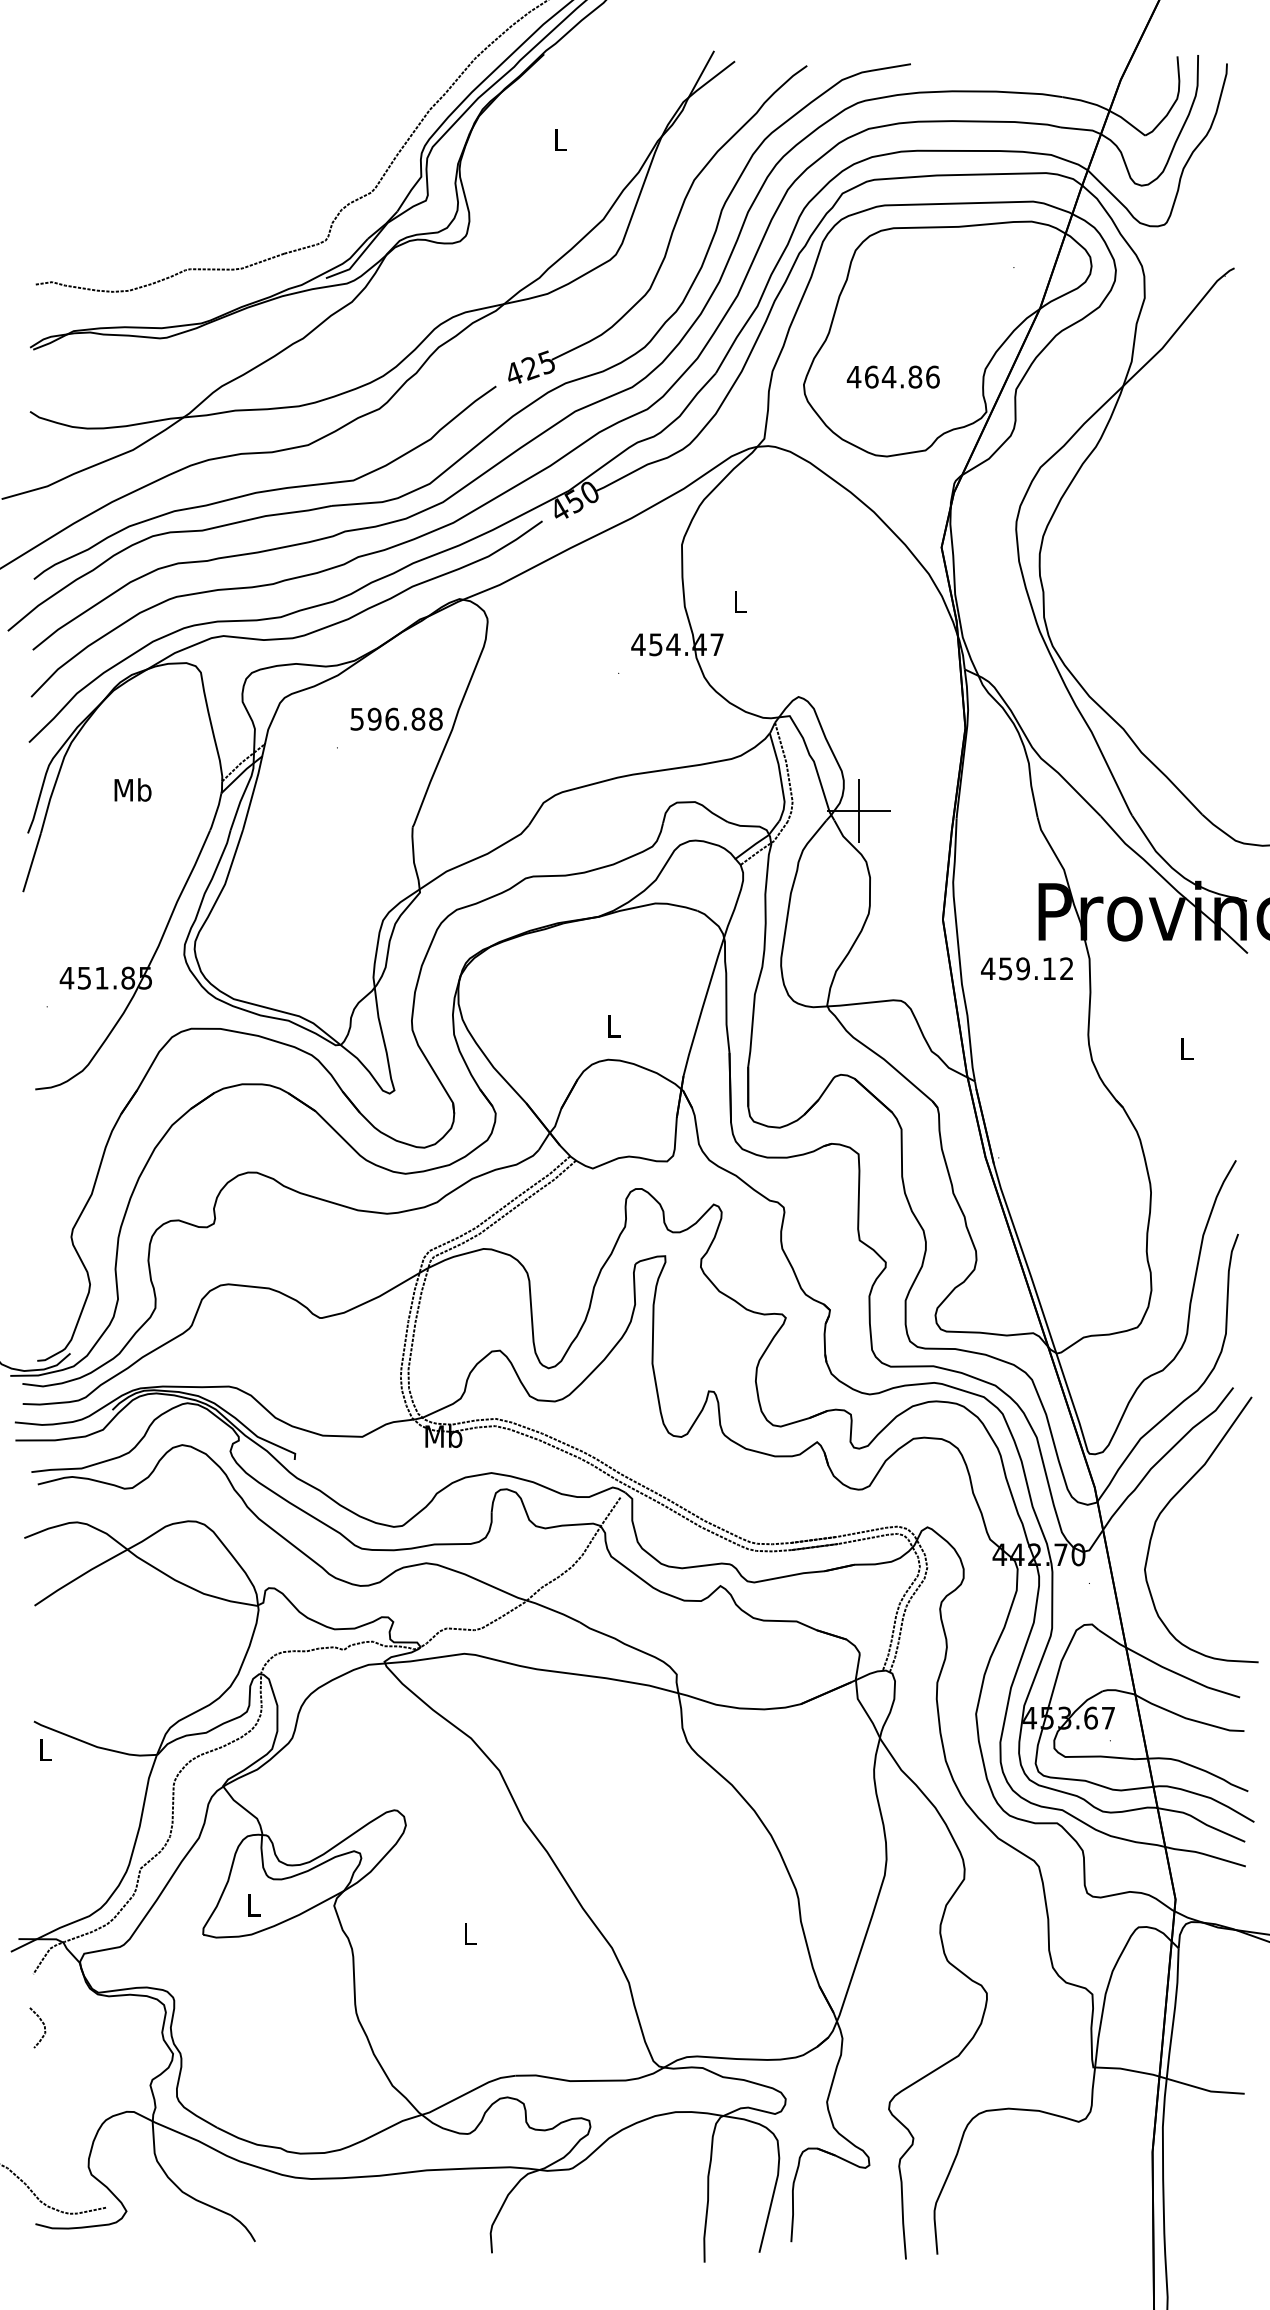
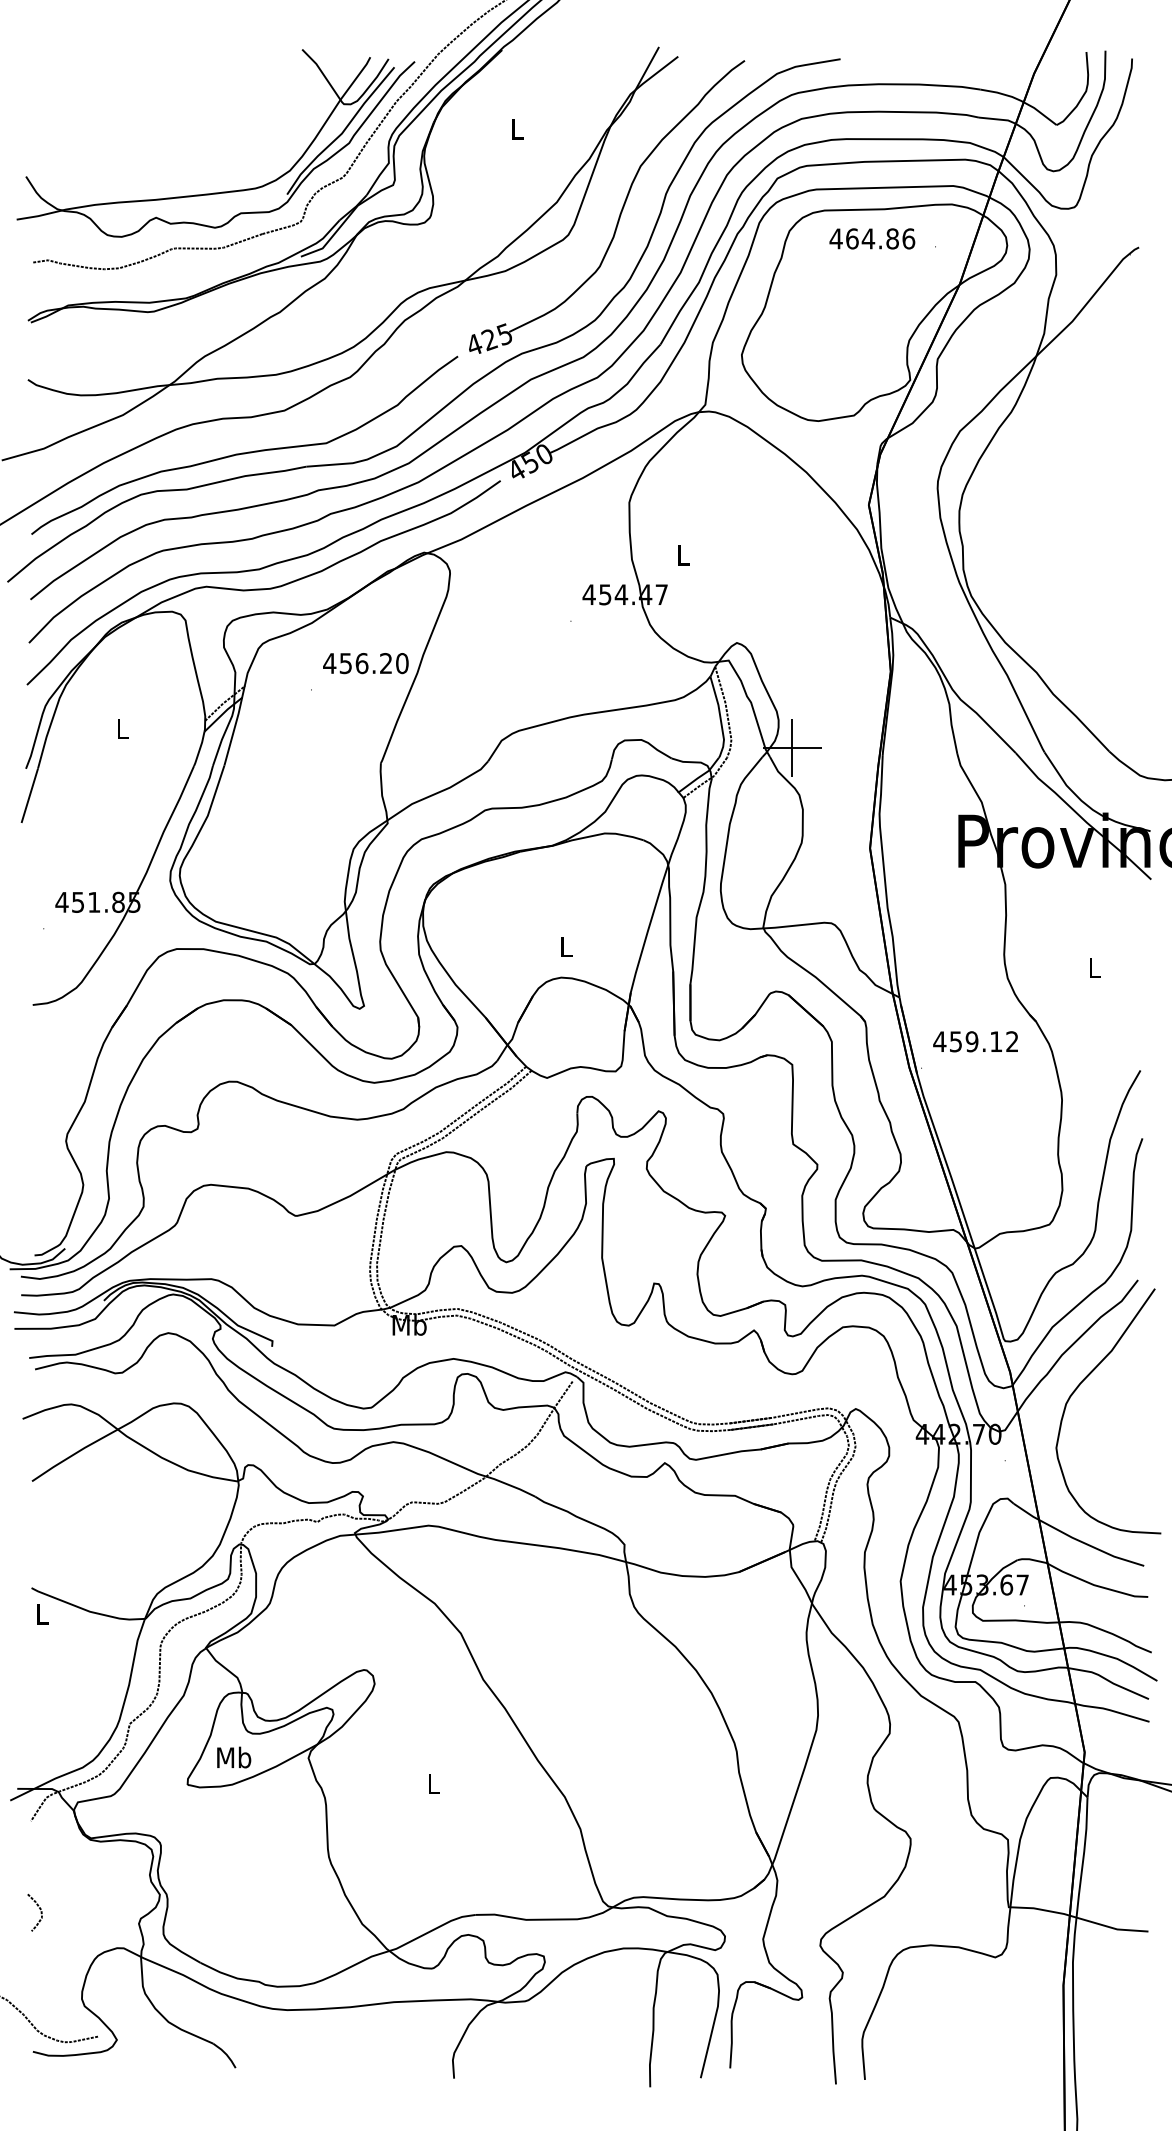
part: (240, 207) -> (222, 191), added
text: (893, 376) -> (872, 238), moved
text: (395, 719) -> (365, 663), 596.88 -> 456.20
text: (132, 789) -> (122, 728), Mb -> L
text: (1026, 968) -> (975, 1041), moved
text: (253, 1905) -> (234, 1757), L -> Mb
curve: (42, 2024) -> (39, 1909), moved

